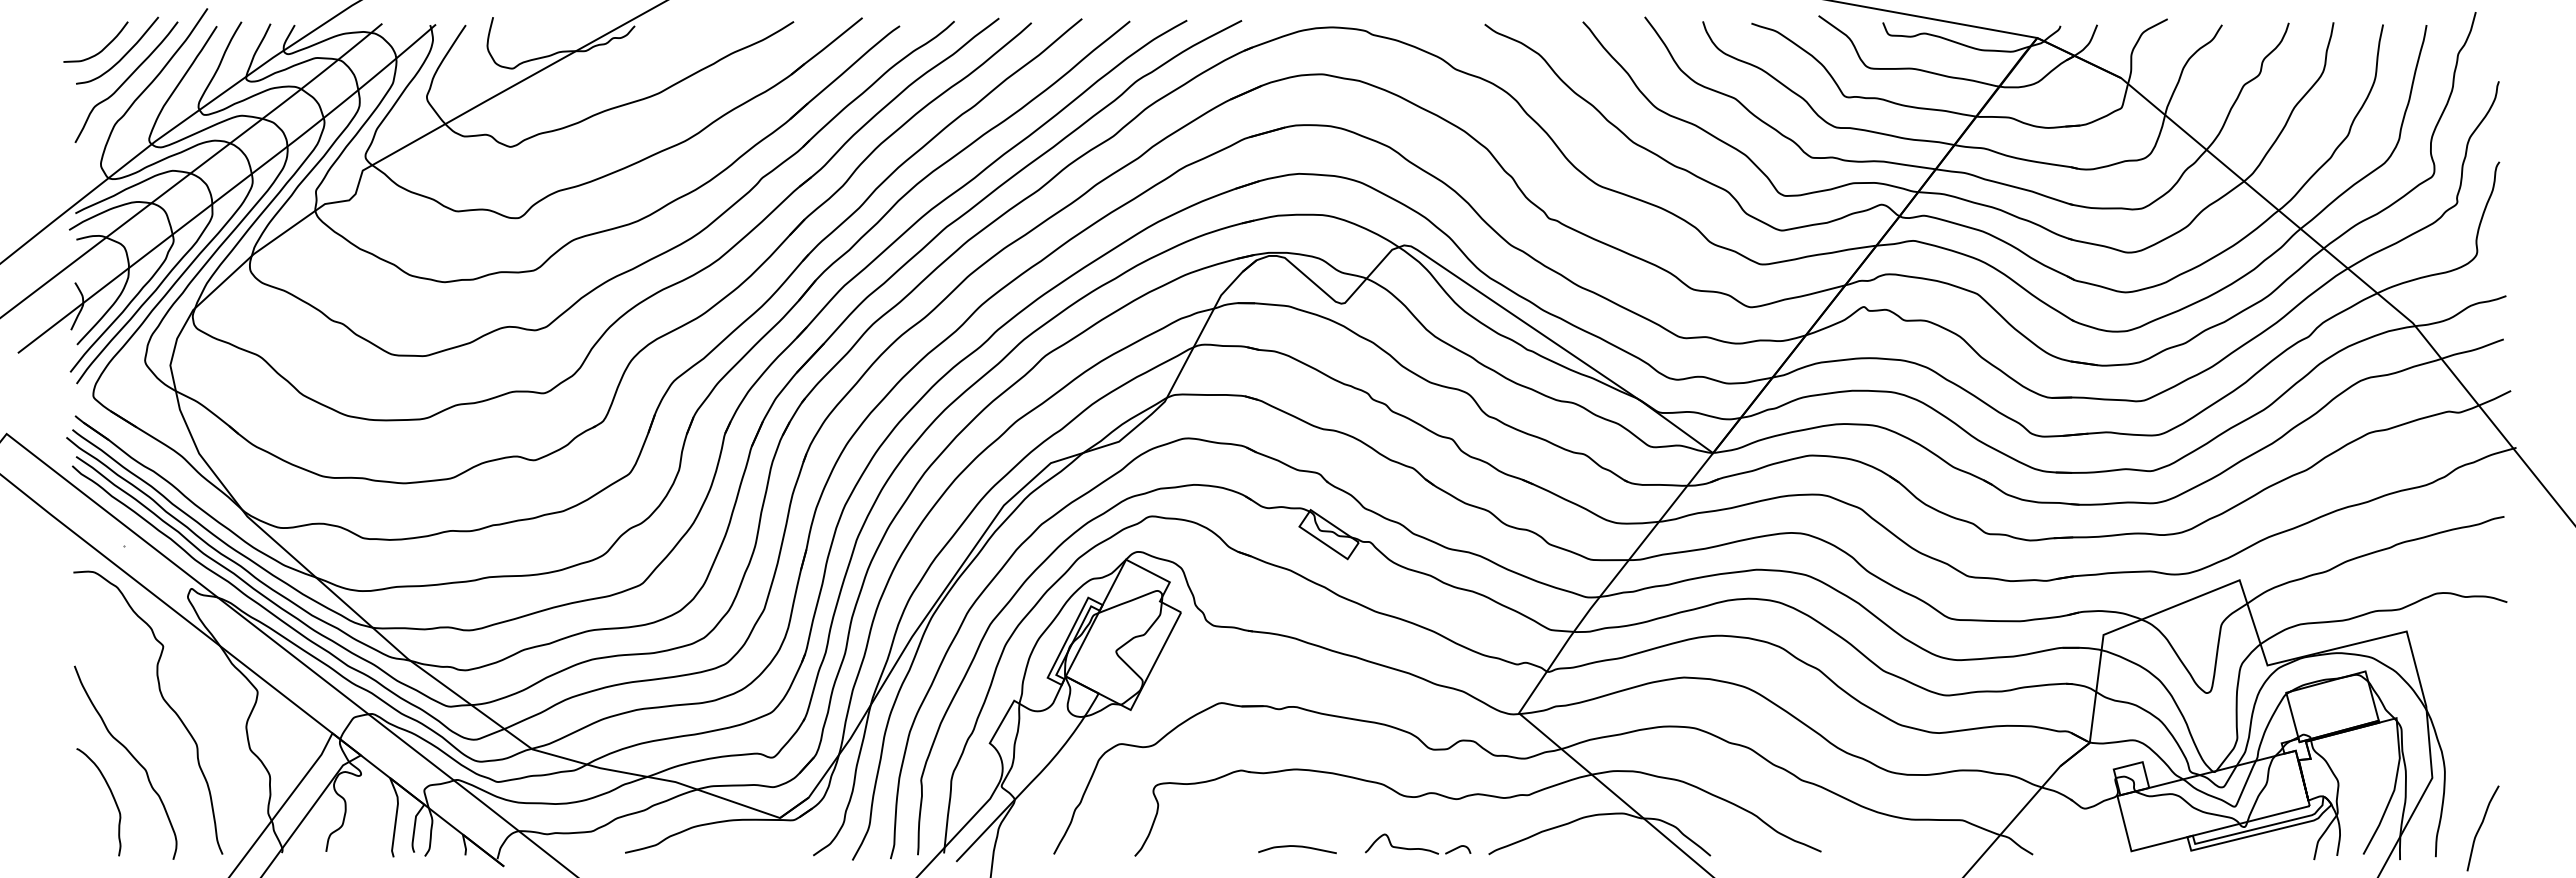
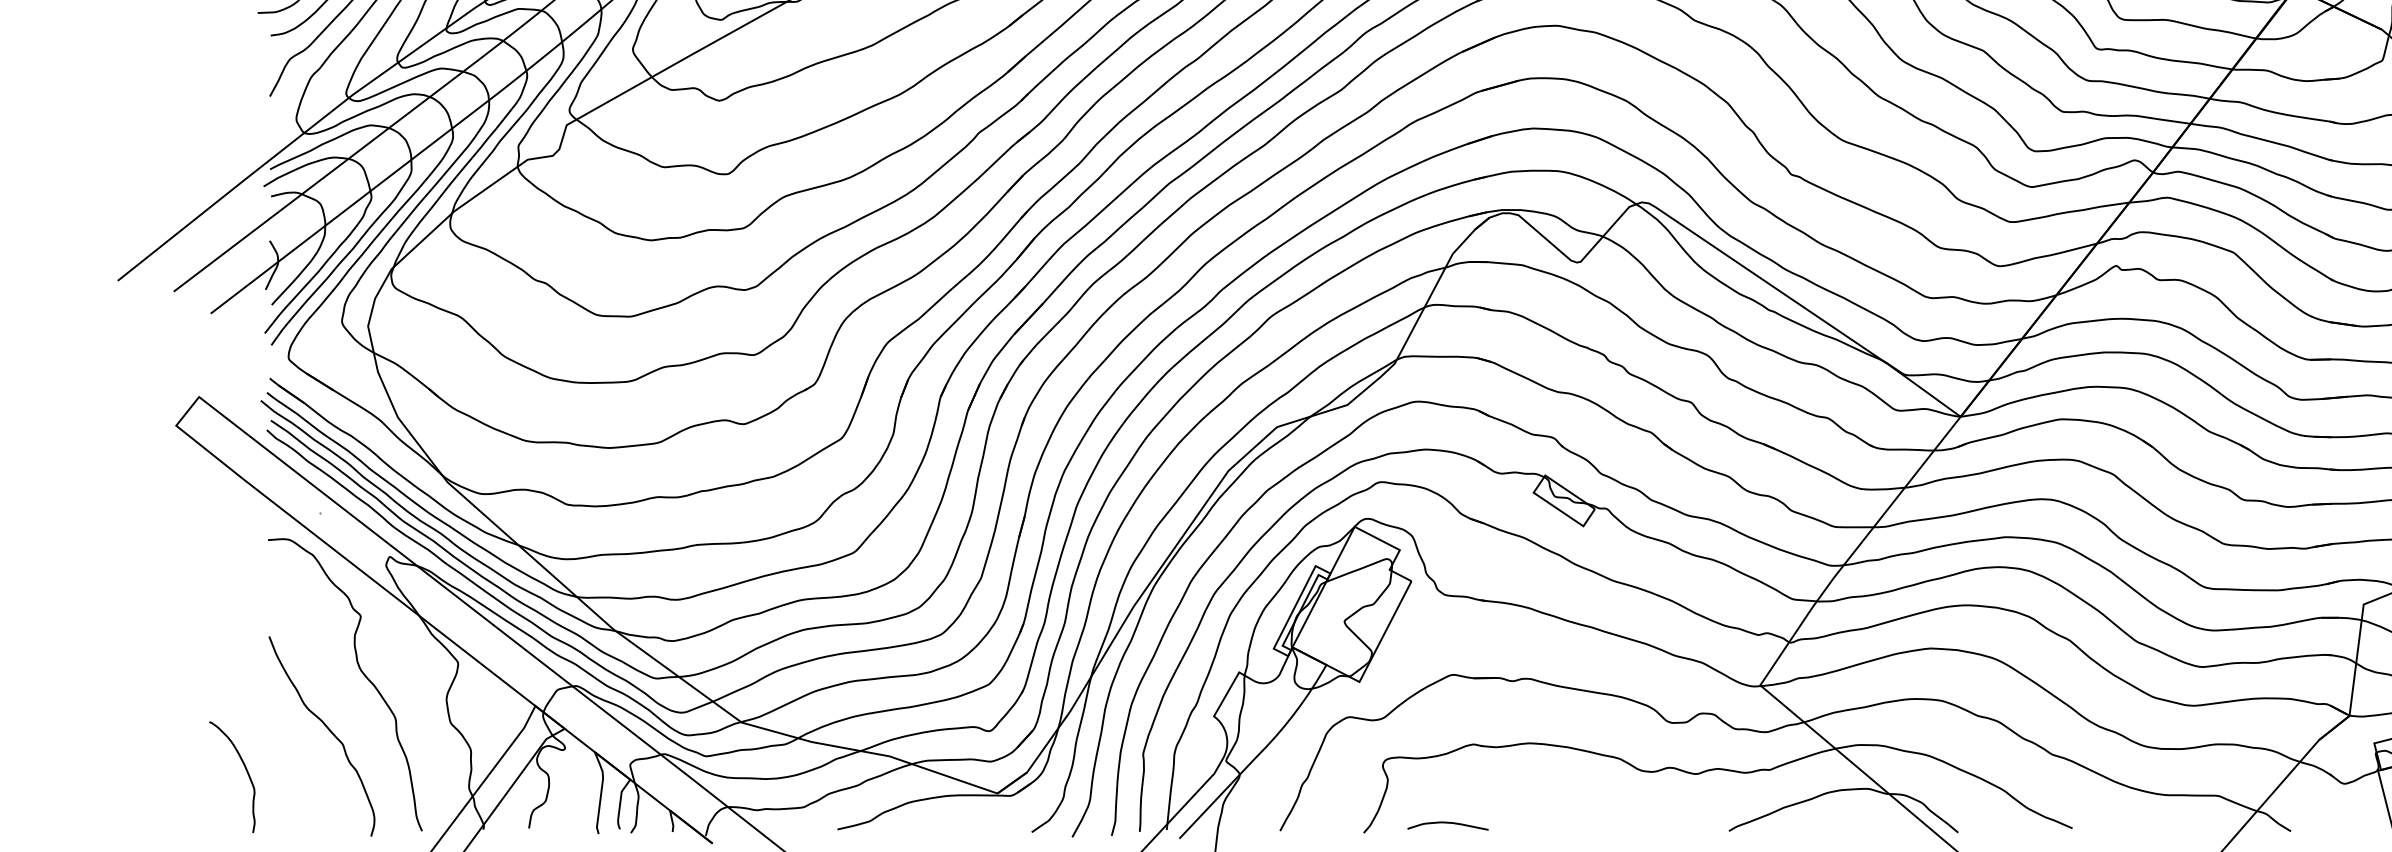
curve: (111, 795) -> (245, 770), moved
part: (1418, 843) -> (1656, 819), removed
curve: (1297, 847) -> (1448, 823), moved

